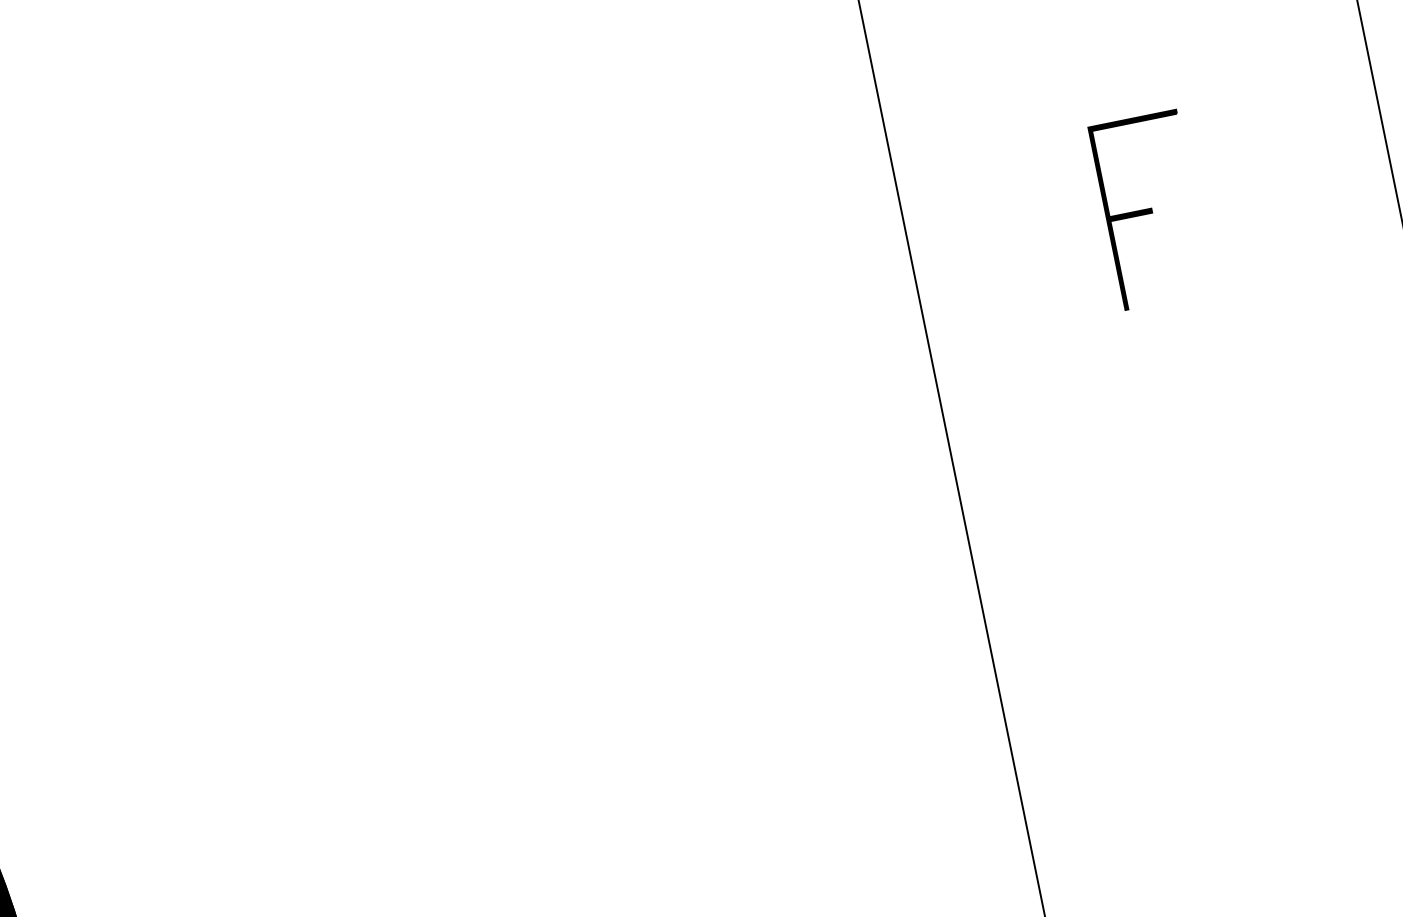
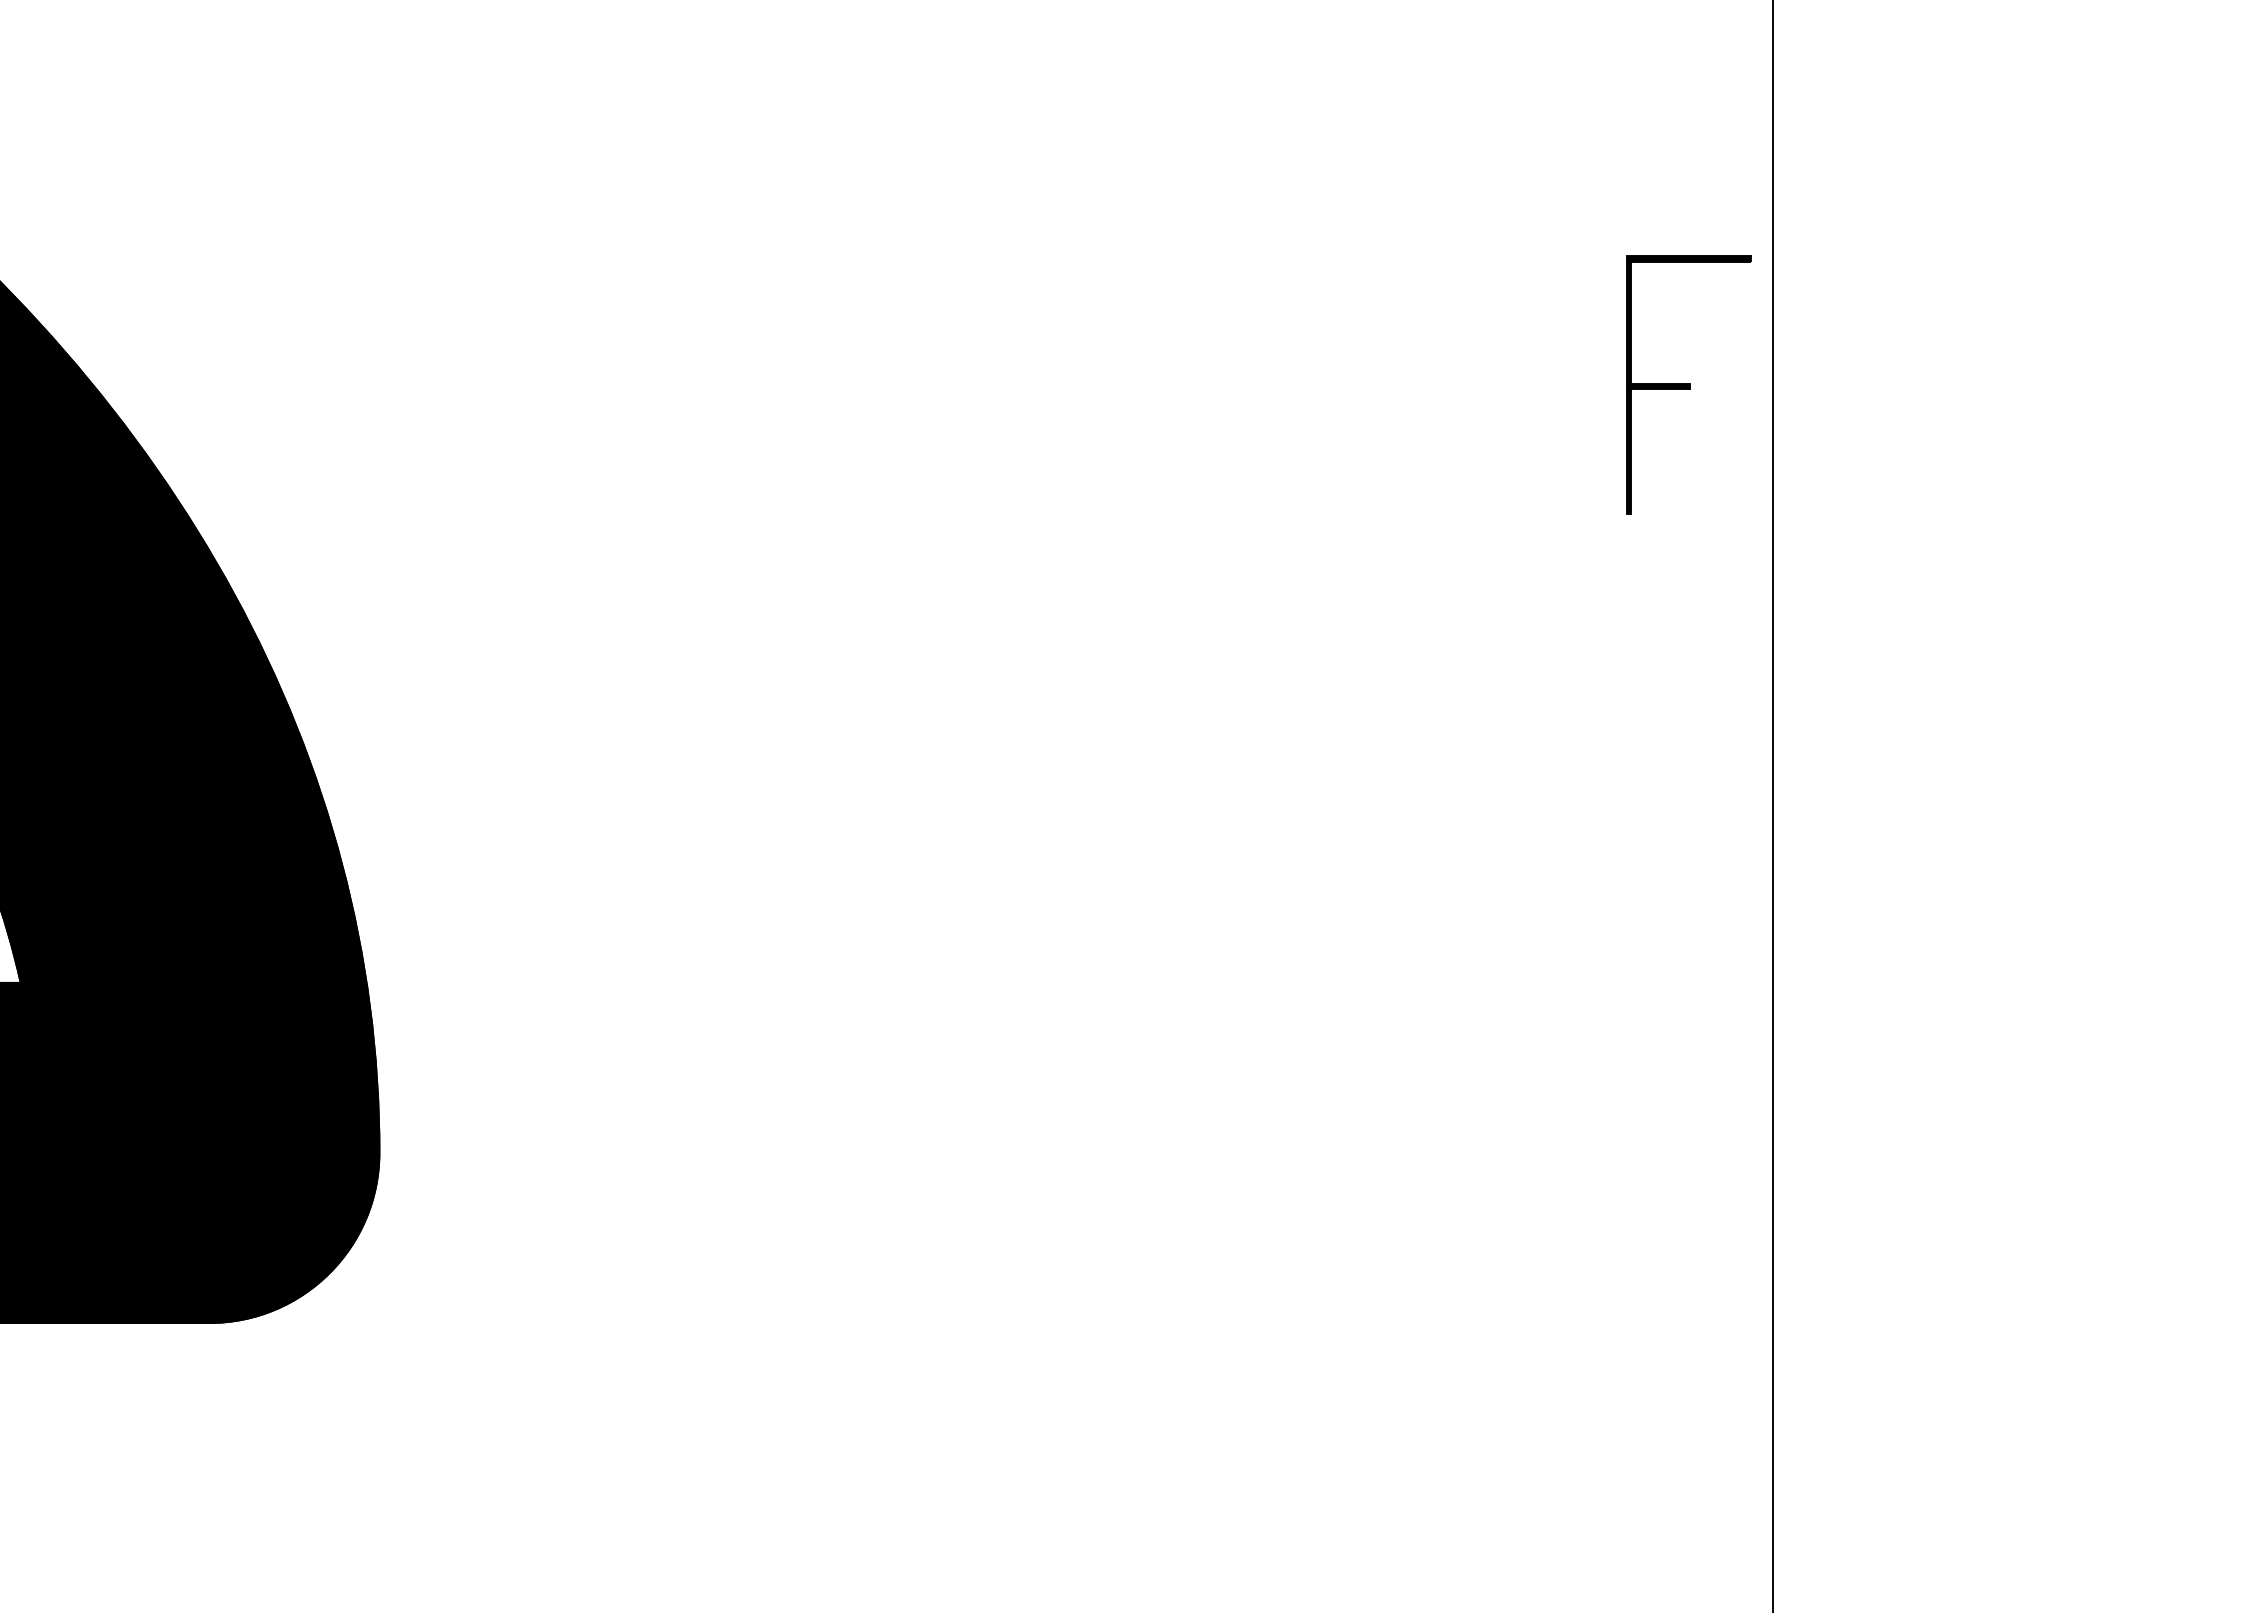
part: (1150, 209) -> (1688, 384), moved

